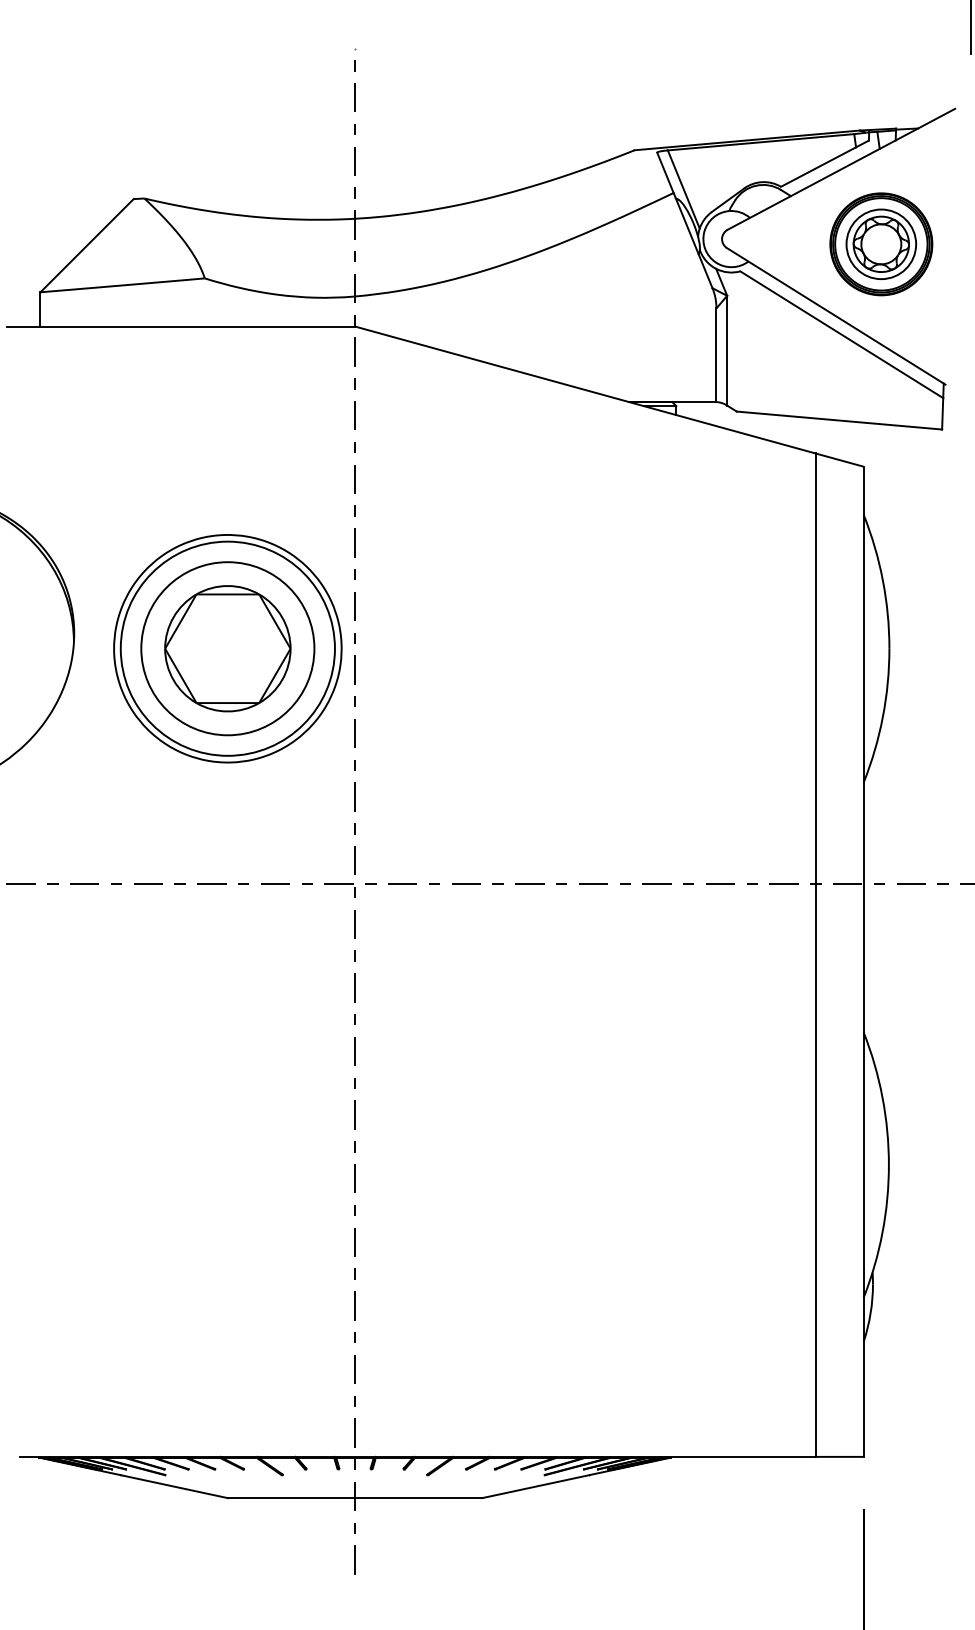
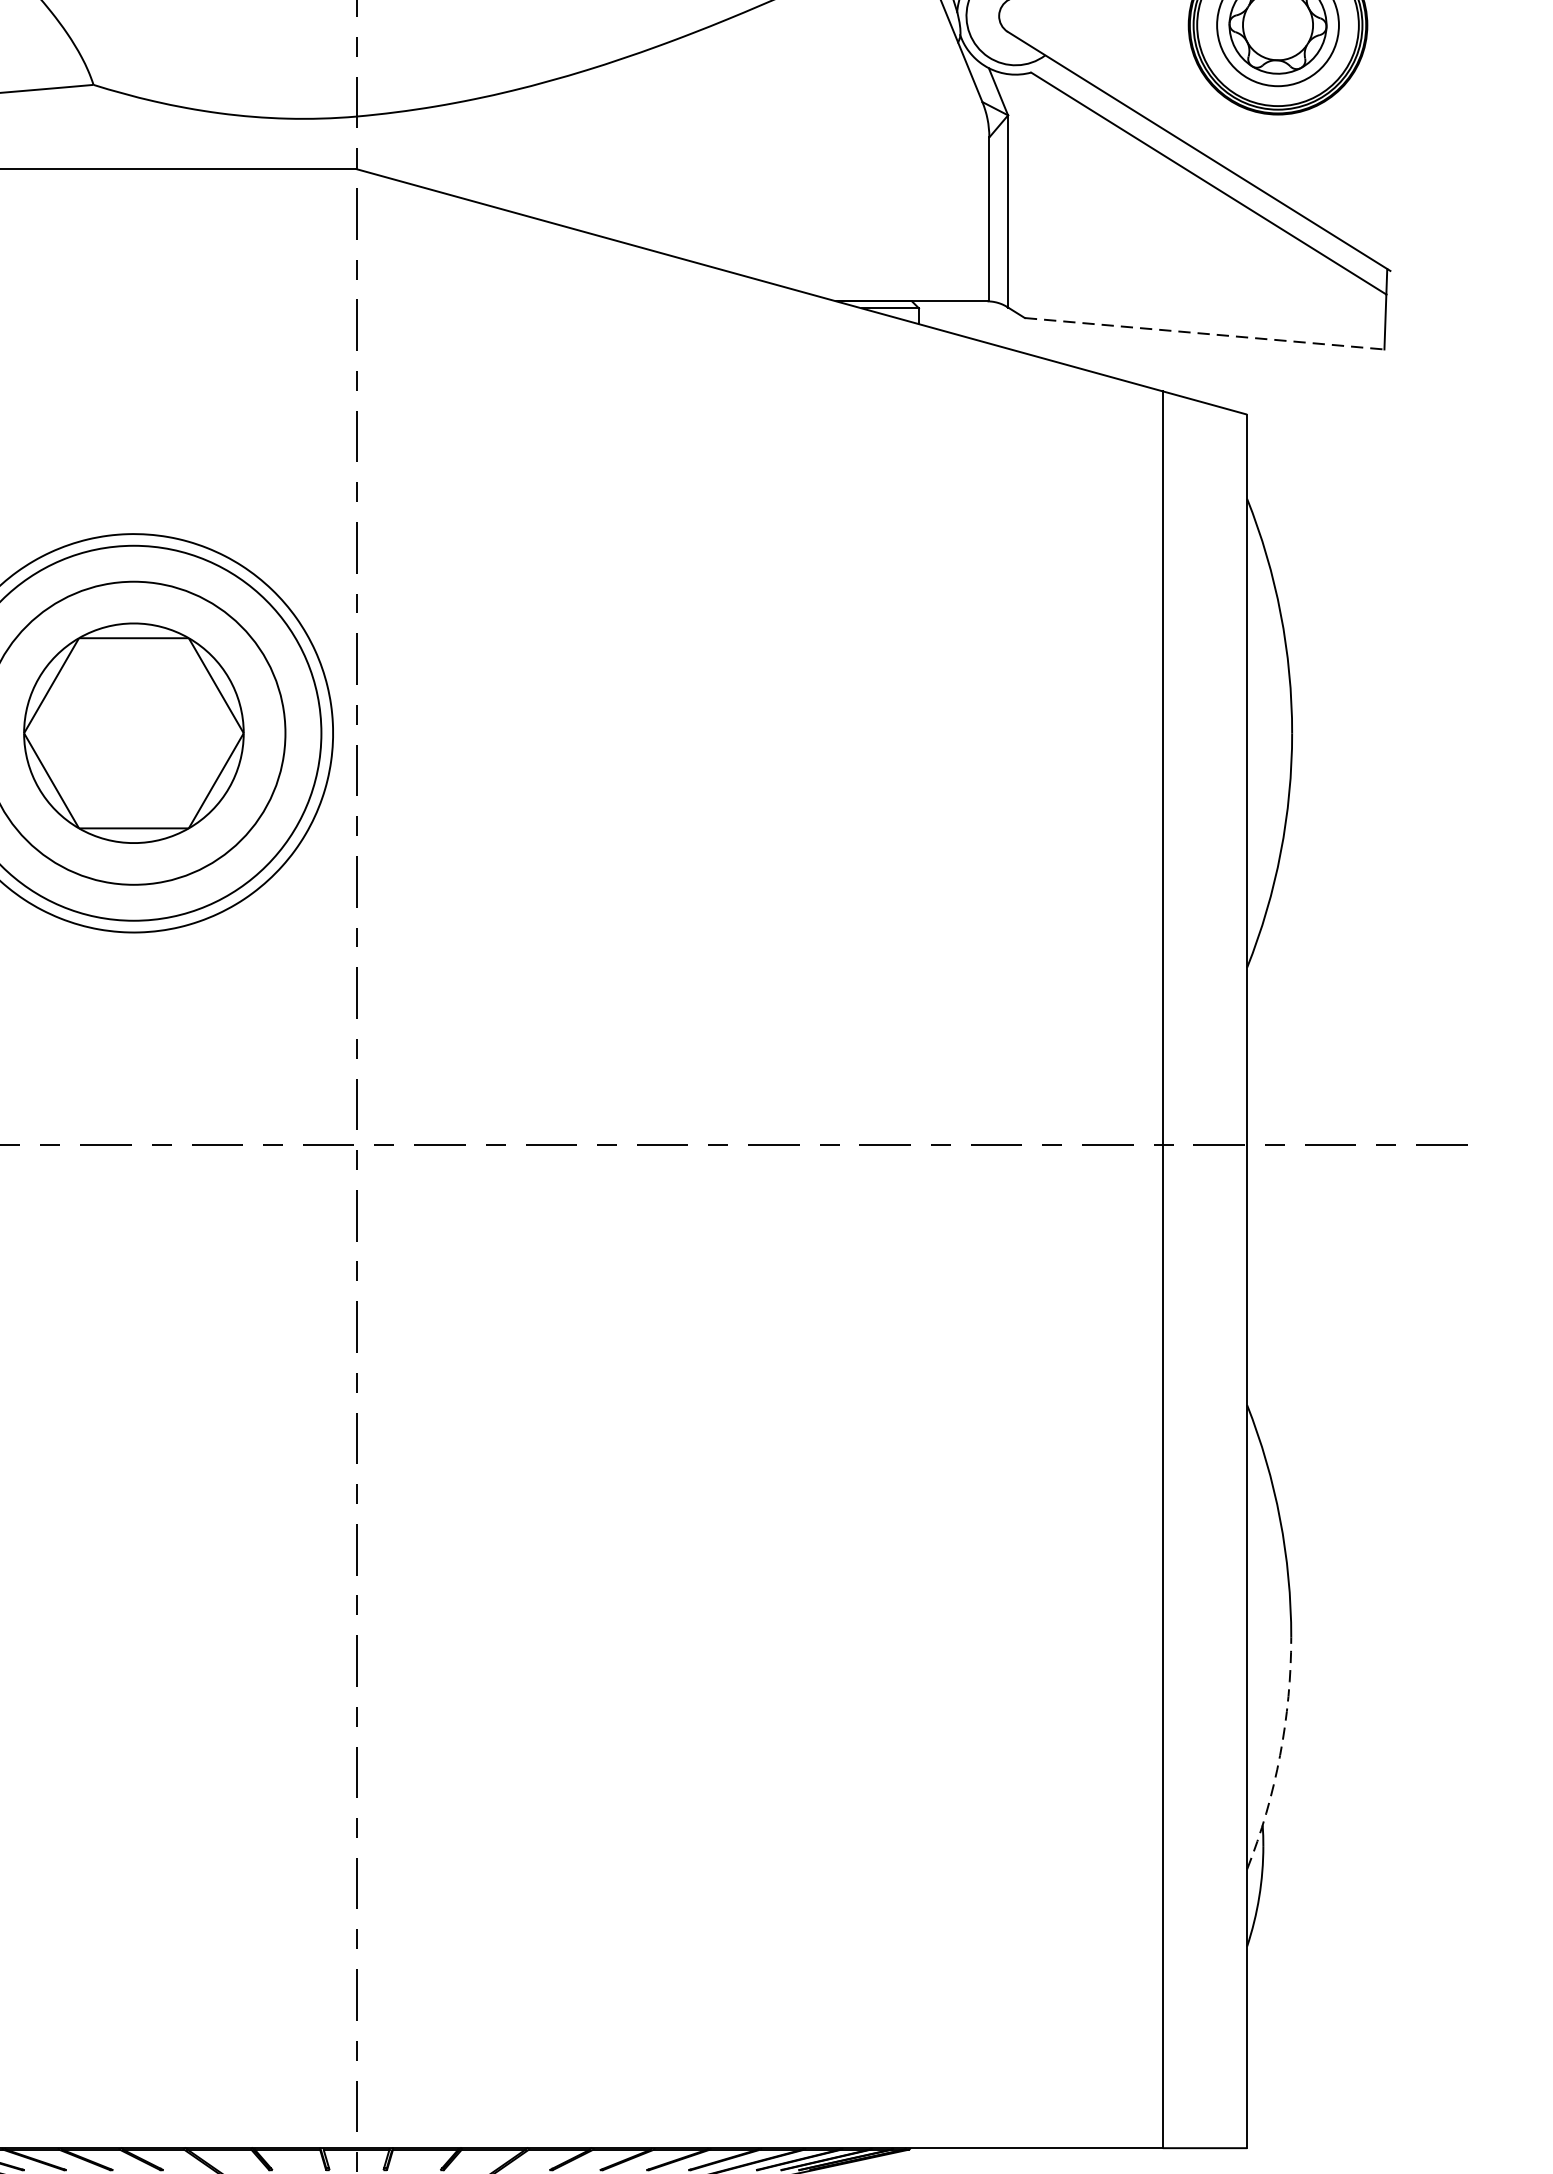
line: (839, 420) -> (1204, 333), solid -> dashed
arc: (882, 1232) -> (1280, 1755), solid -> dashed

